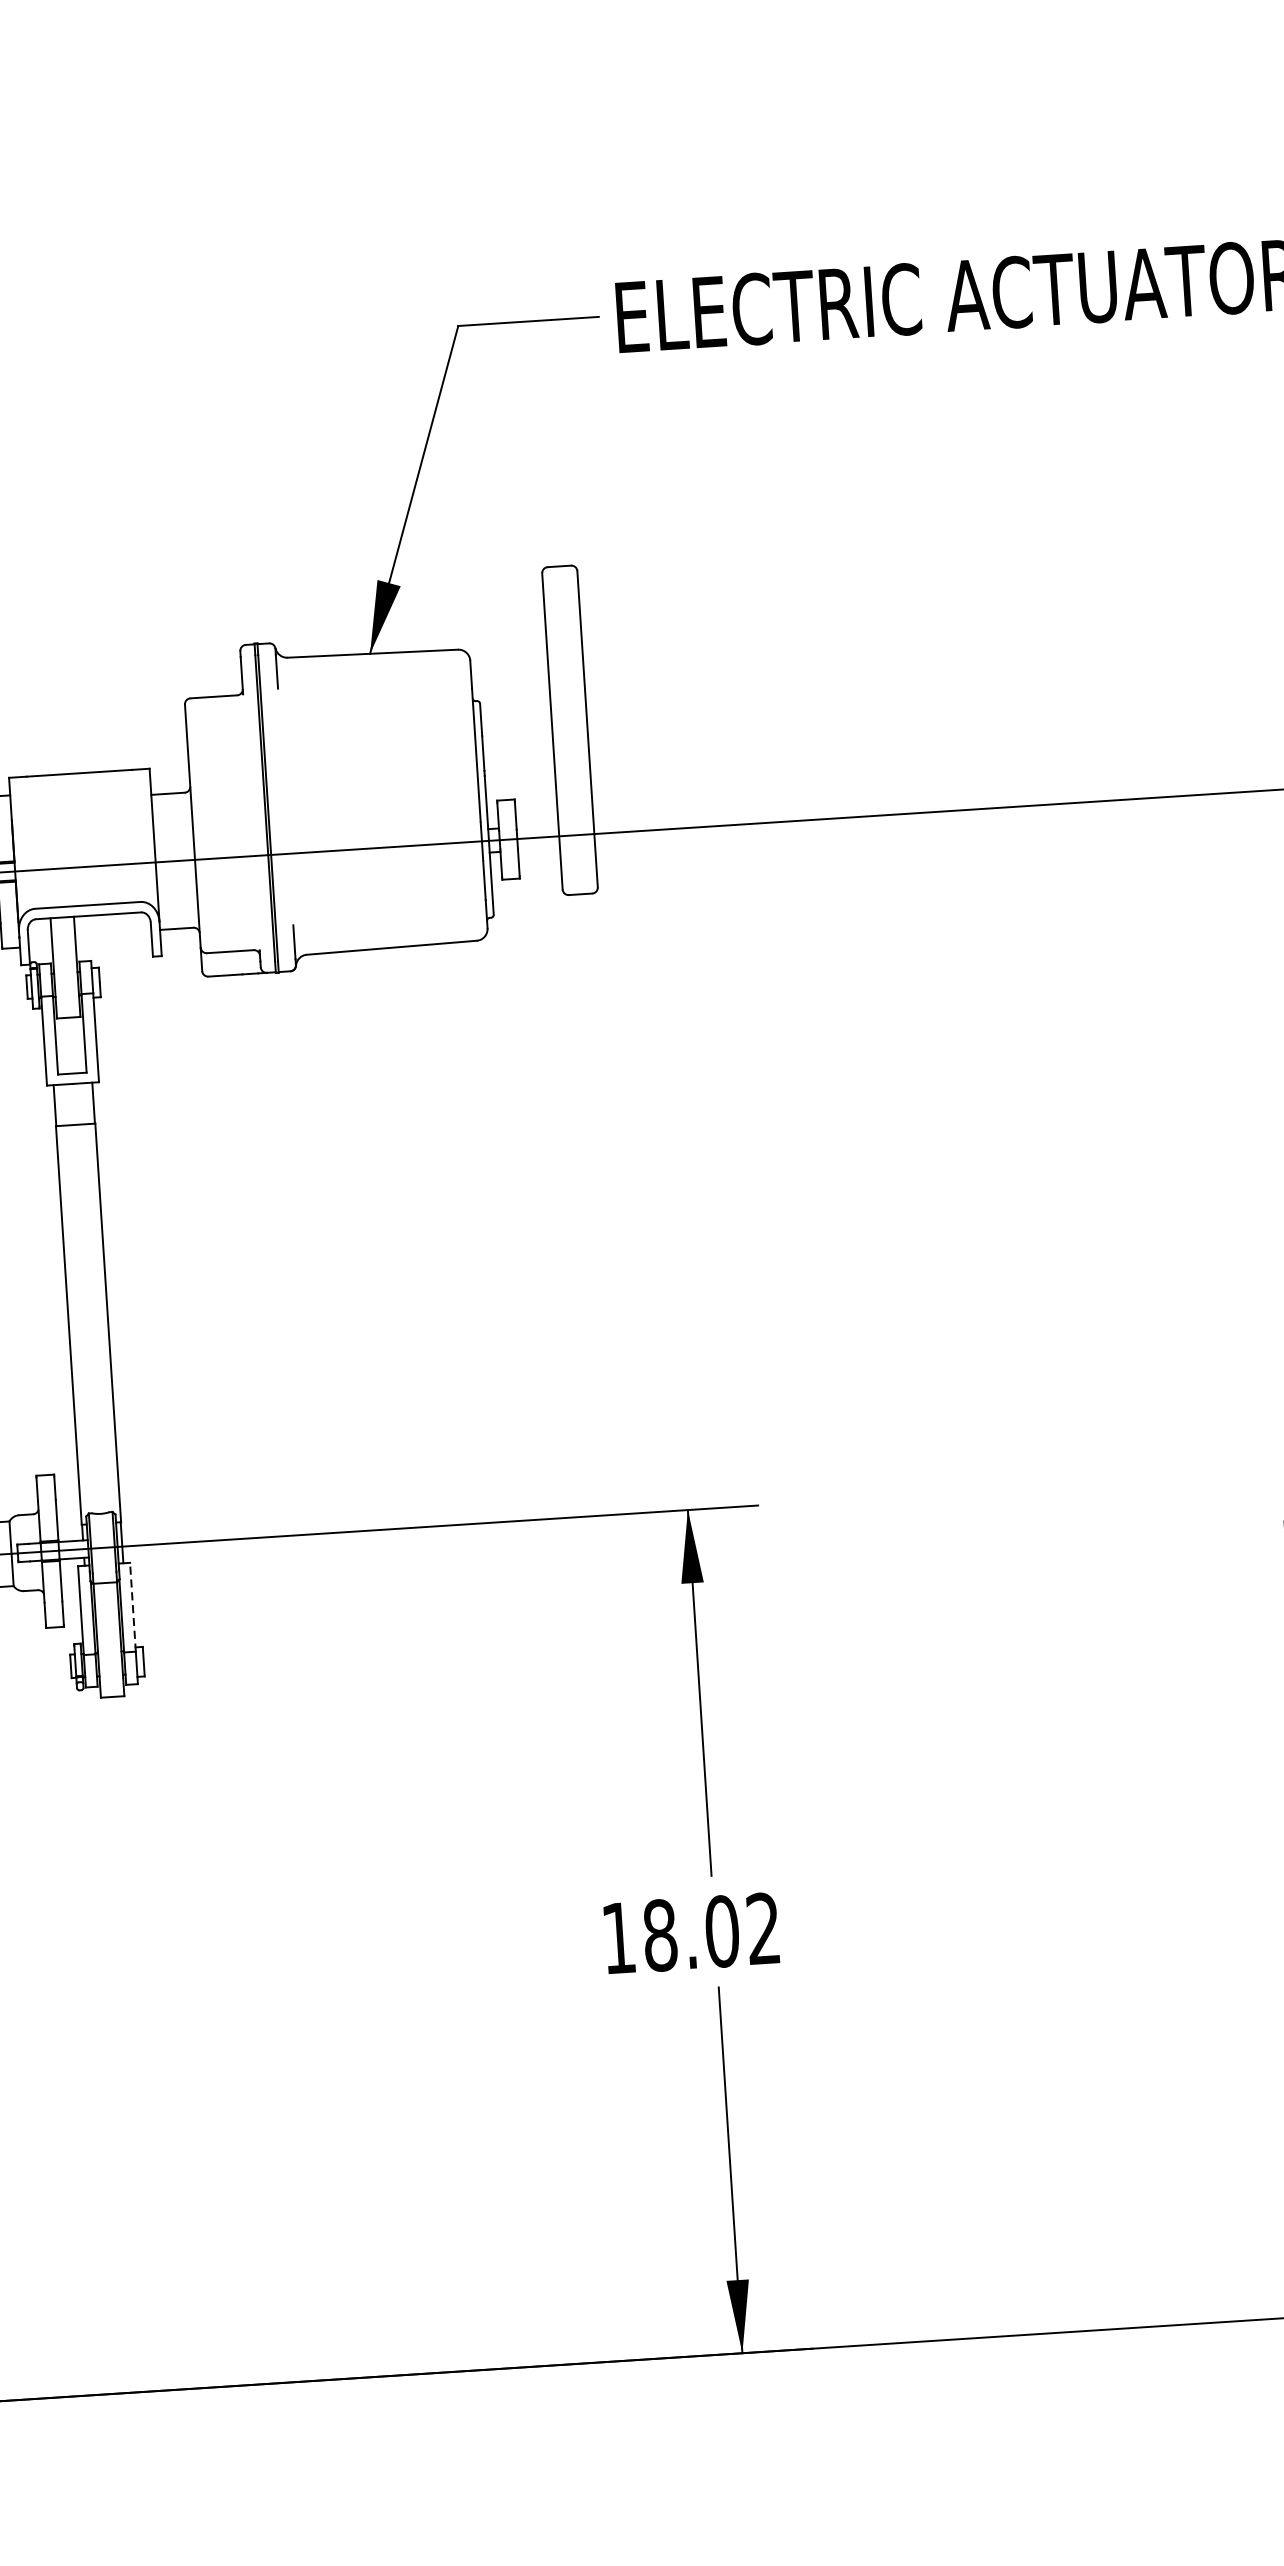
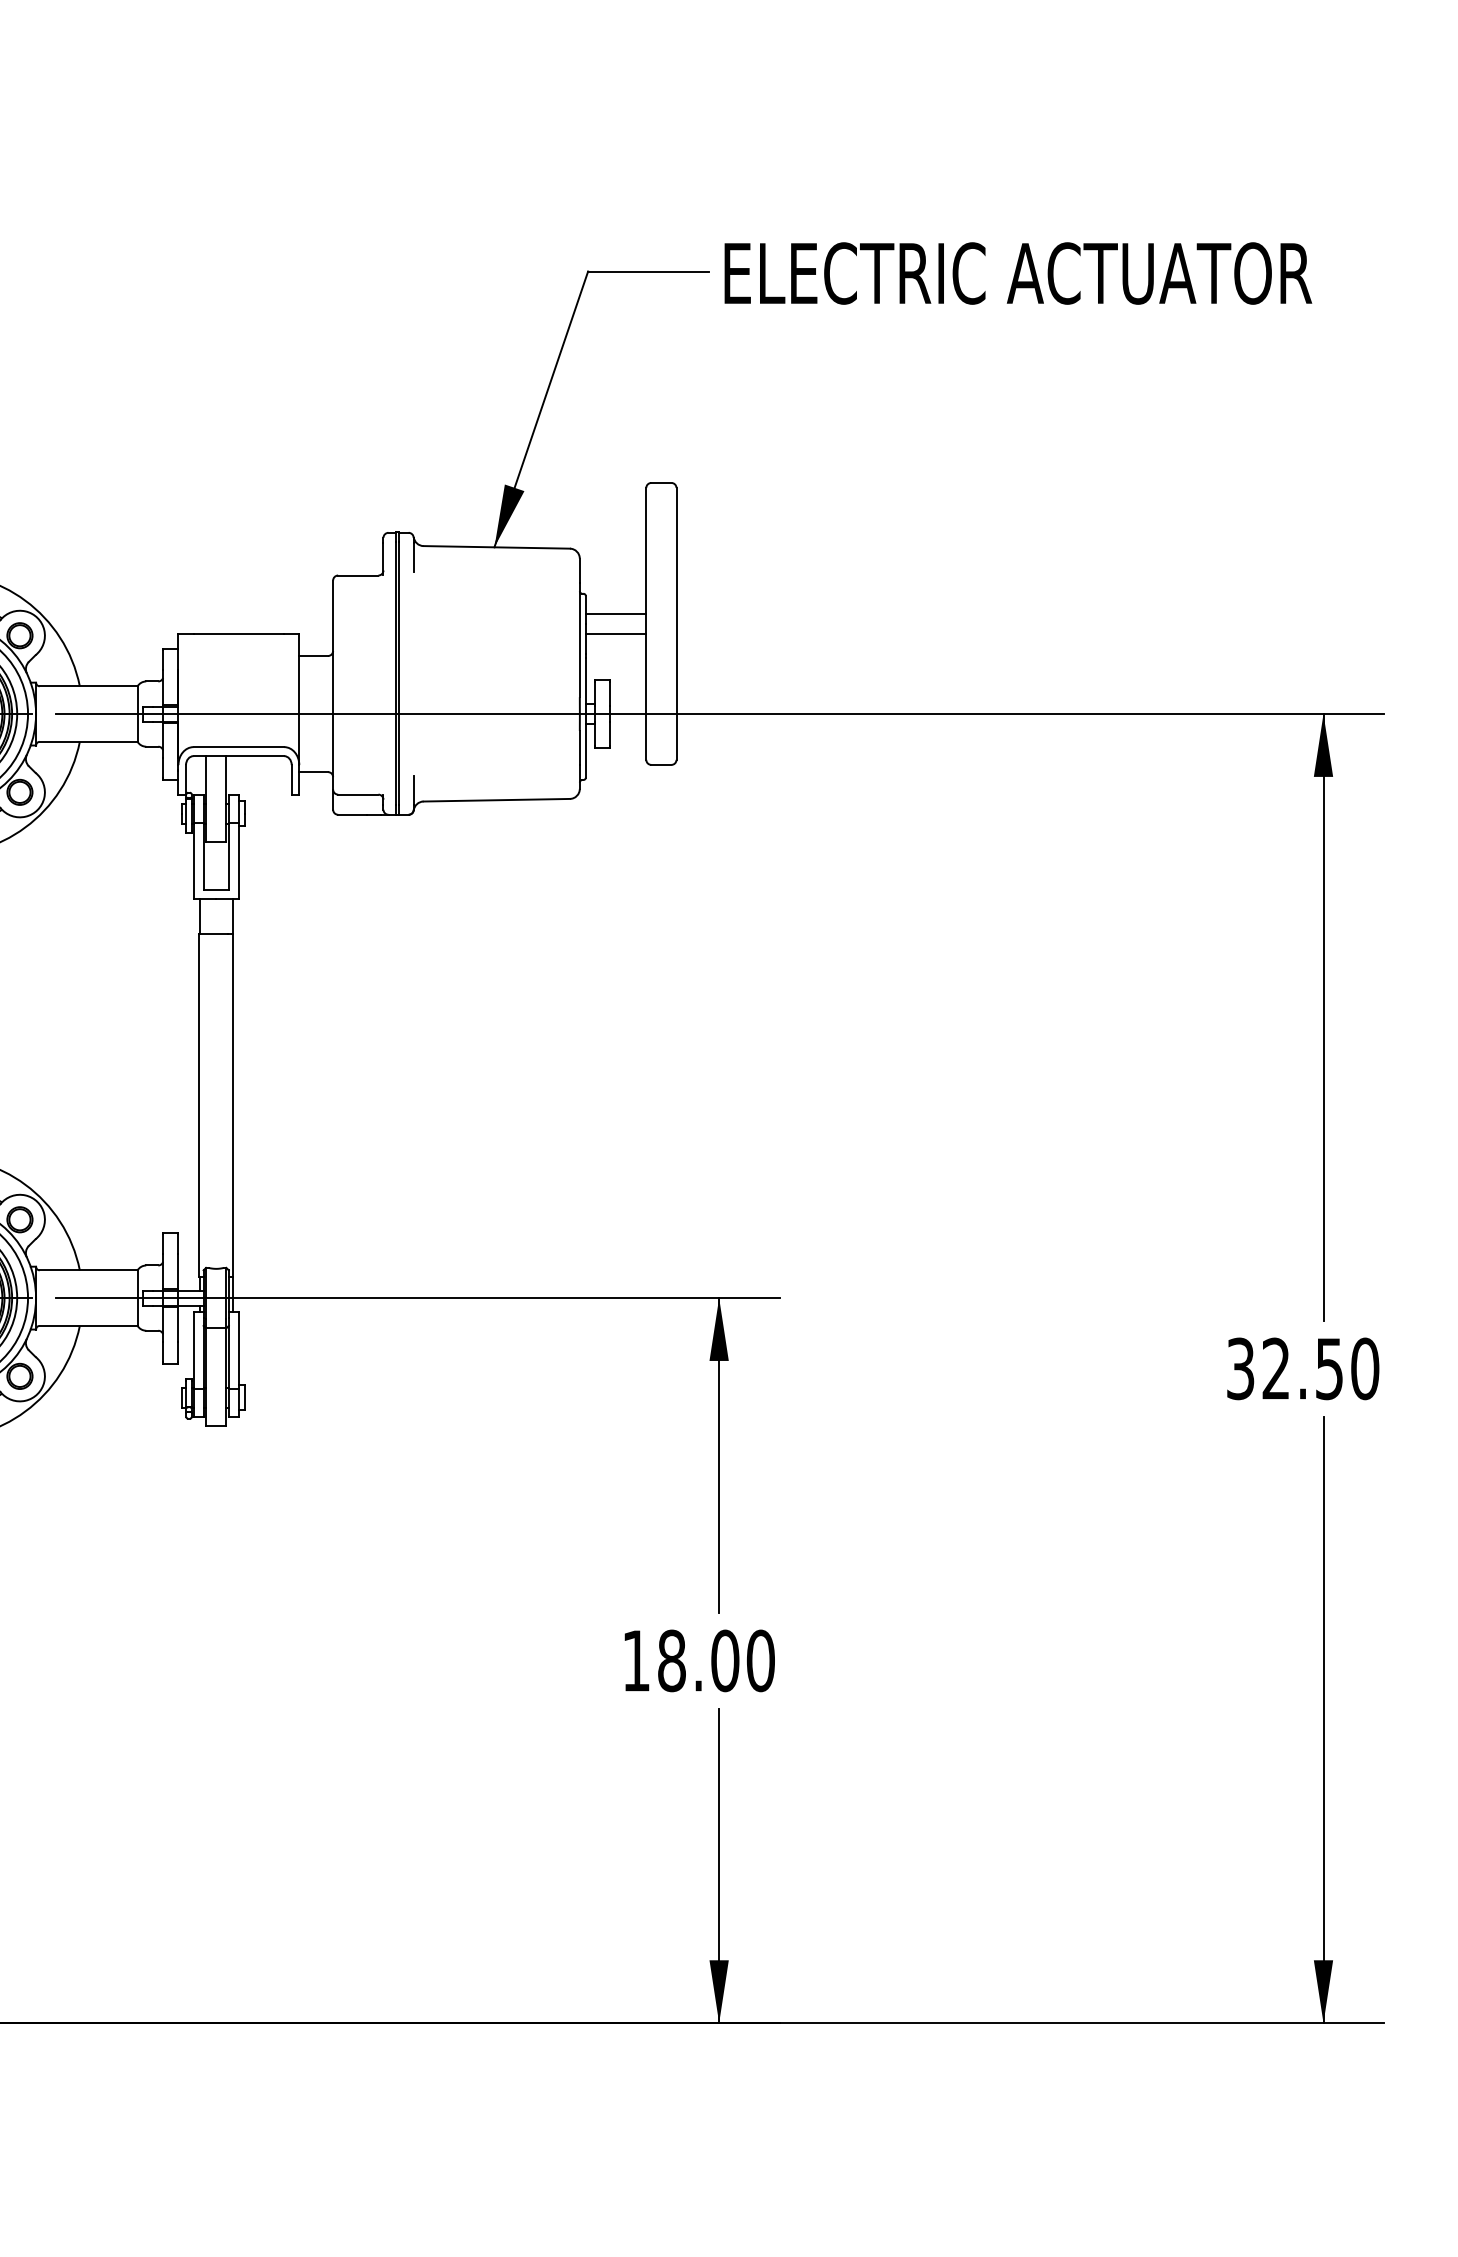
line: (515, 721) -> (615, 613), added
line: (517, 746) -> (615, 634), added
line: (132, 1607) -> (238, 1350), dashed -> solid
text: (763, 1928) -> (760, 1660), 18.02 -> 18.00

